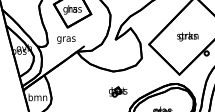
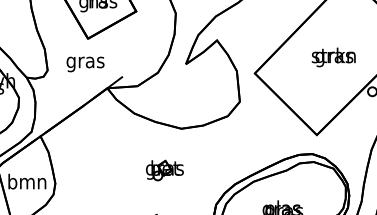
part: (118, 91) -> (165, 169), moved

